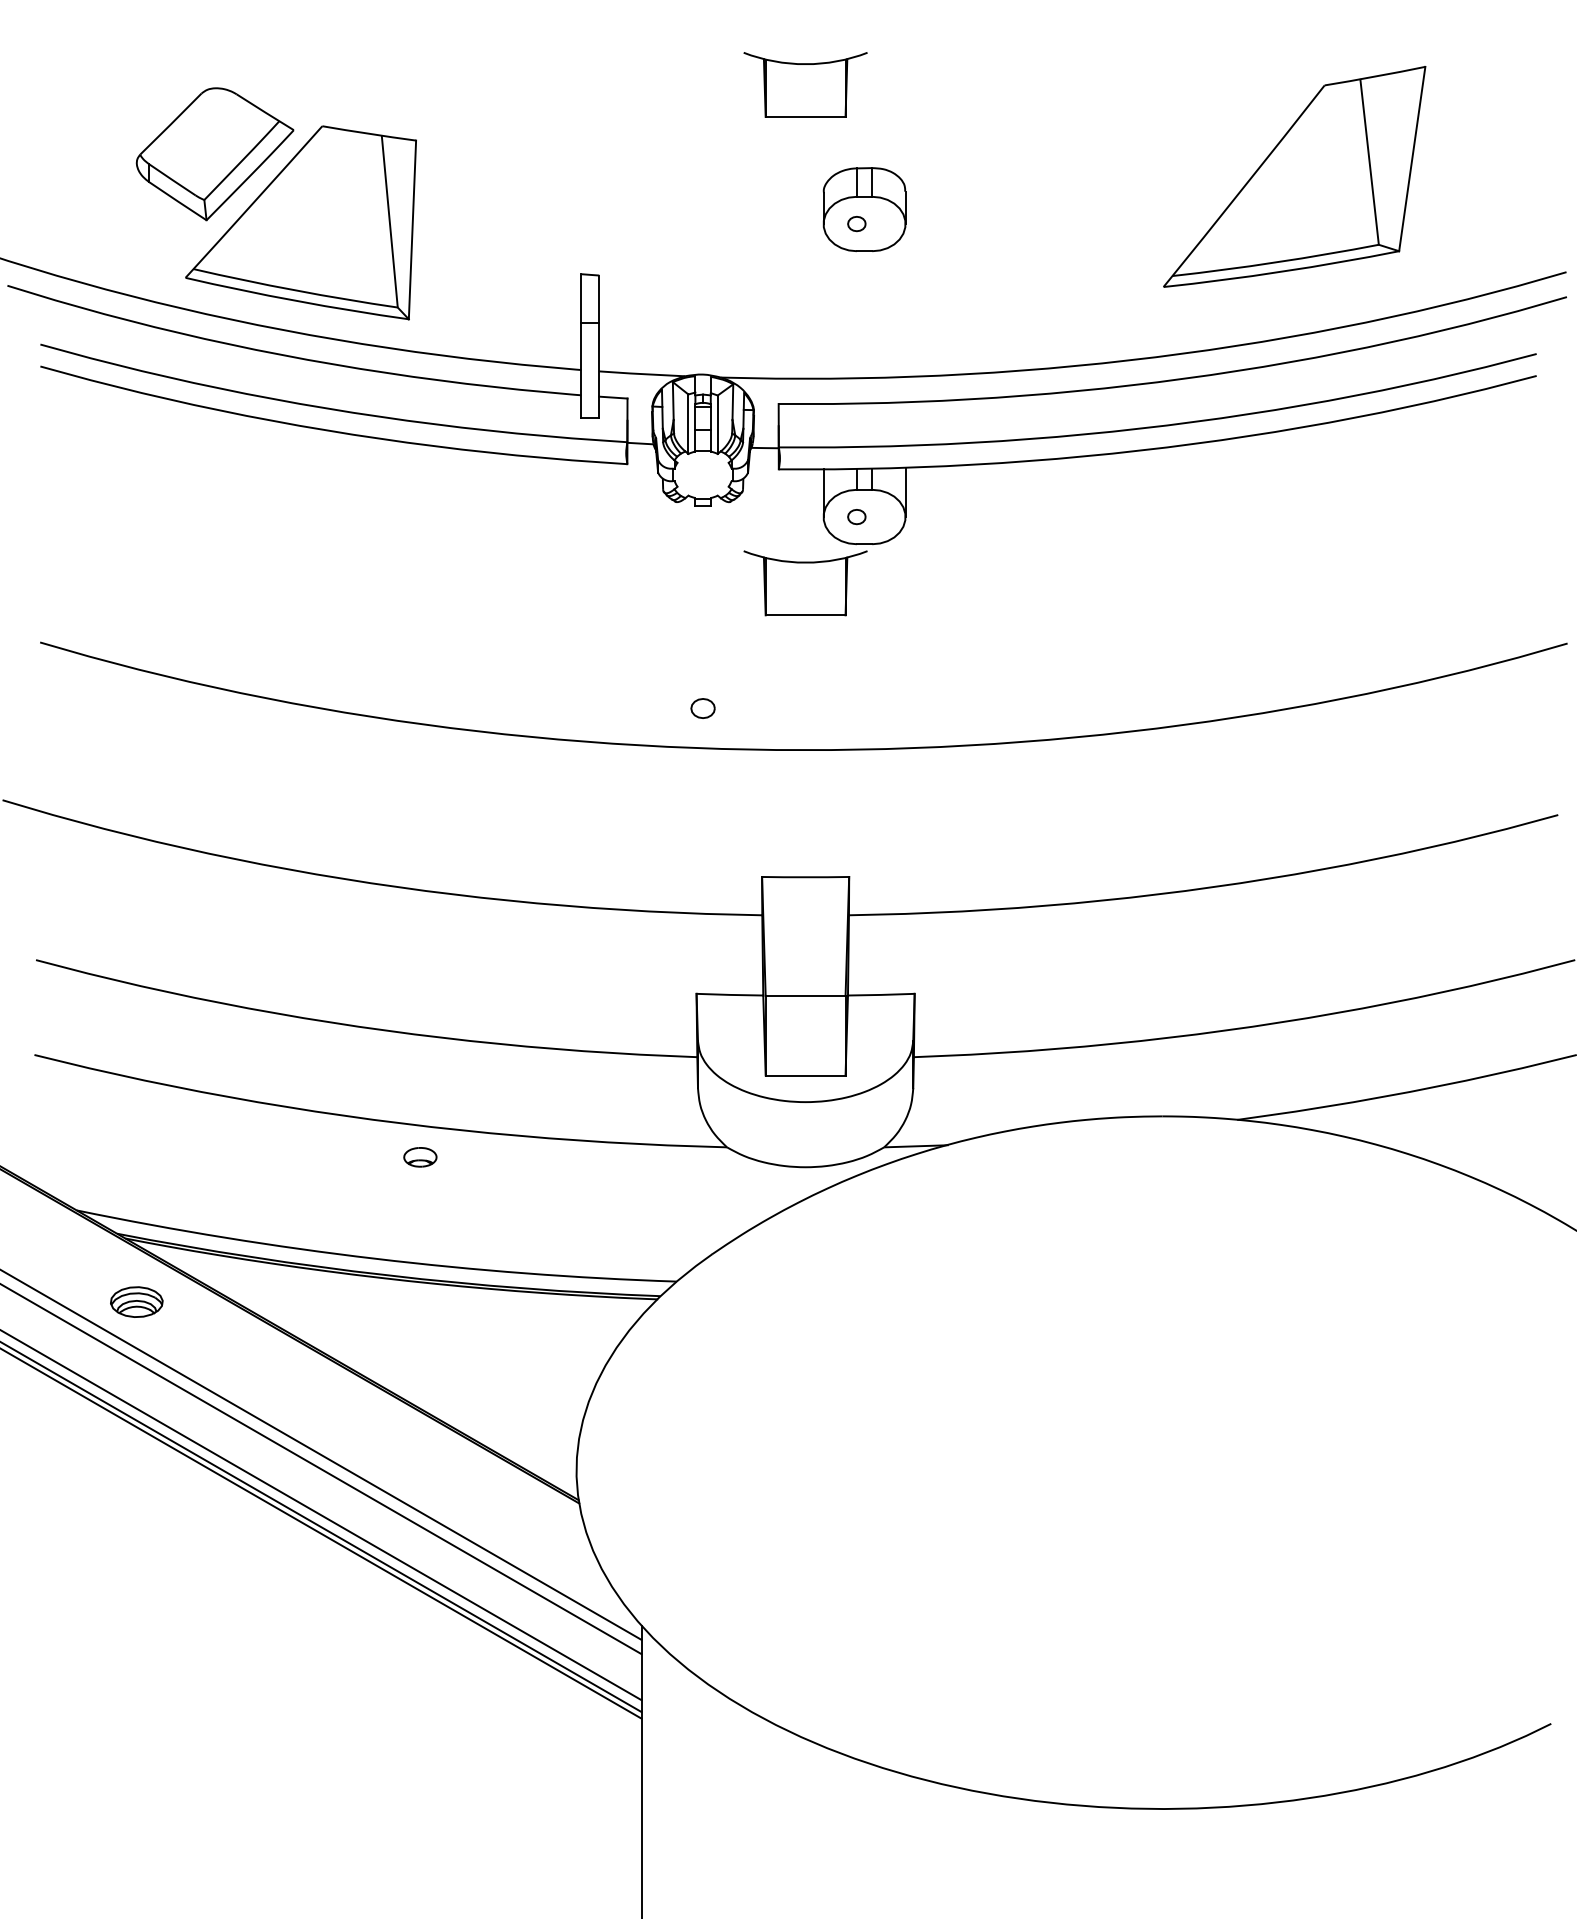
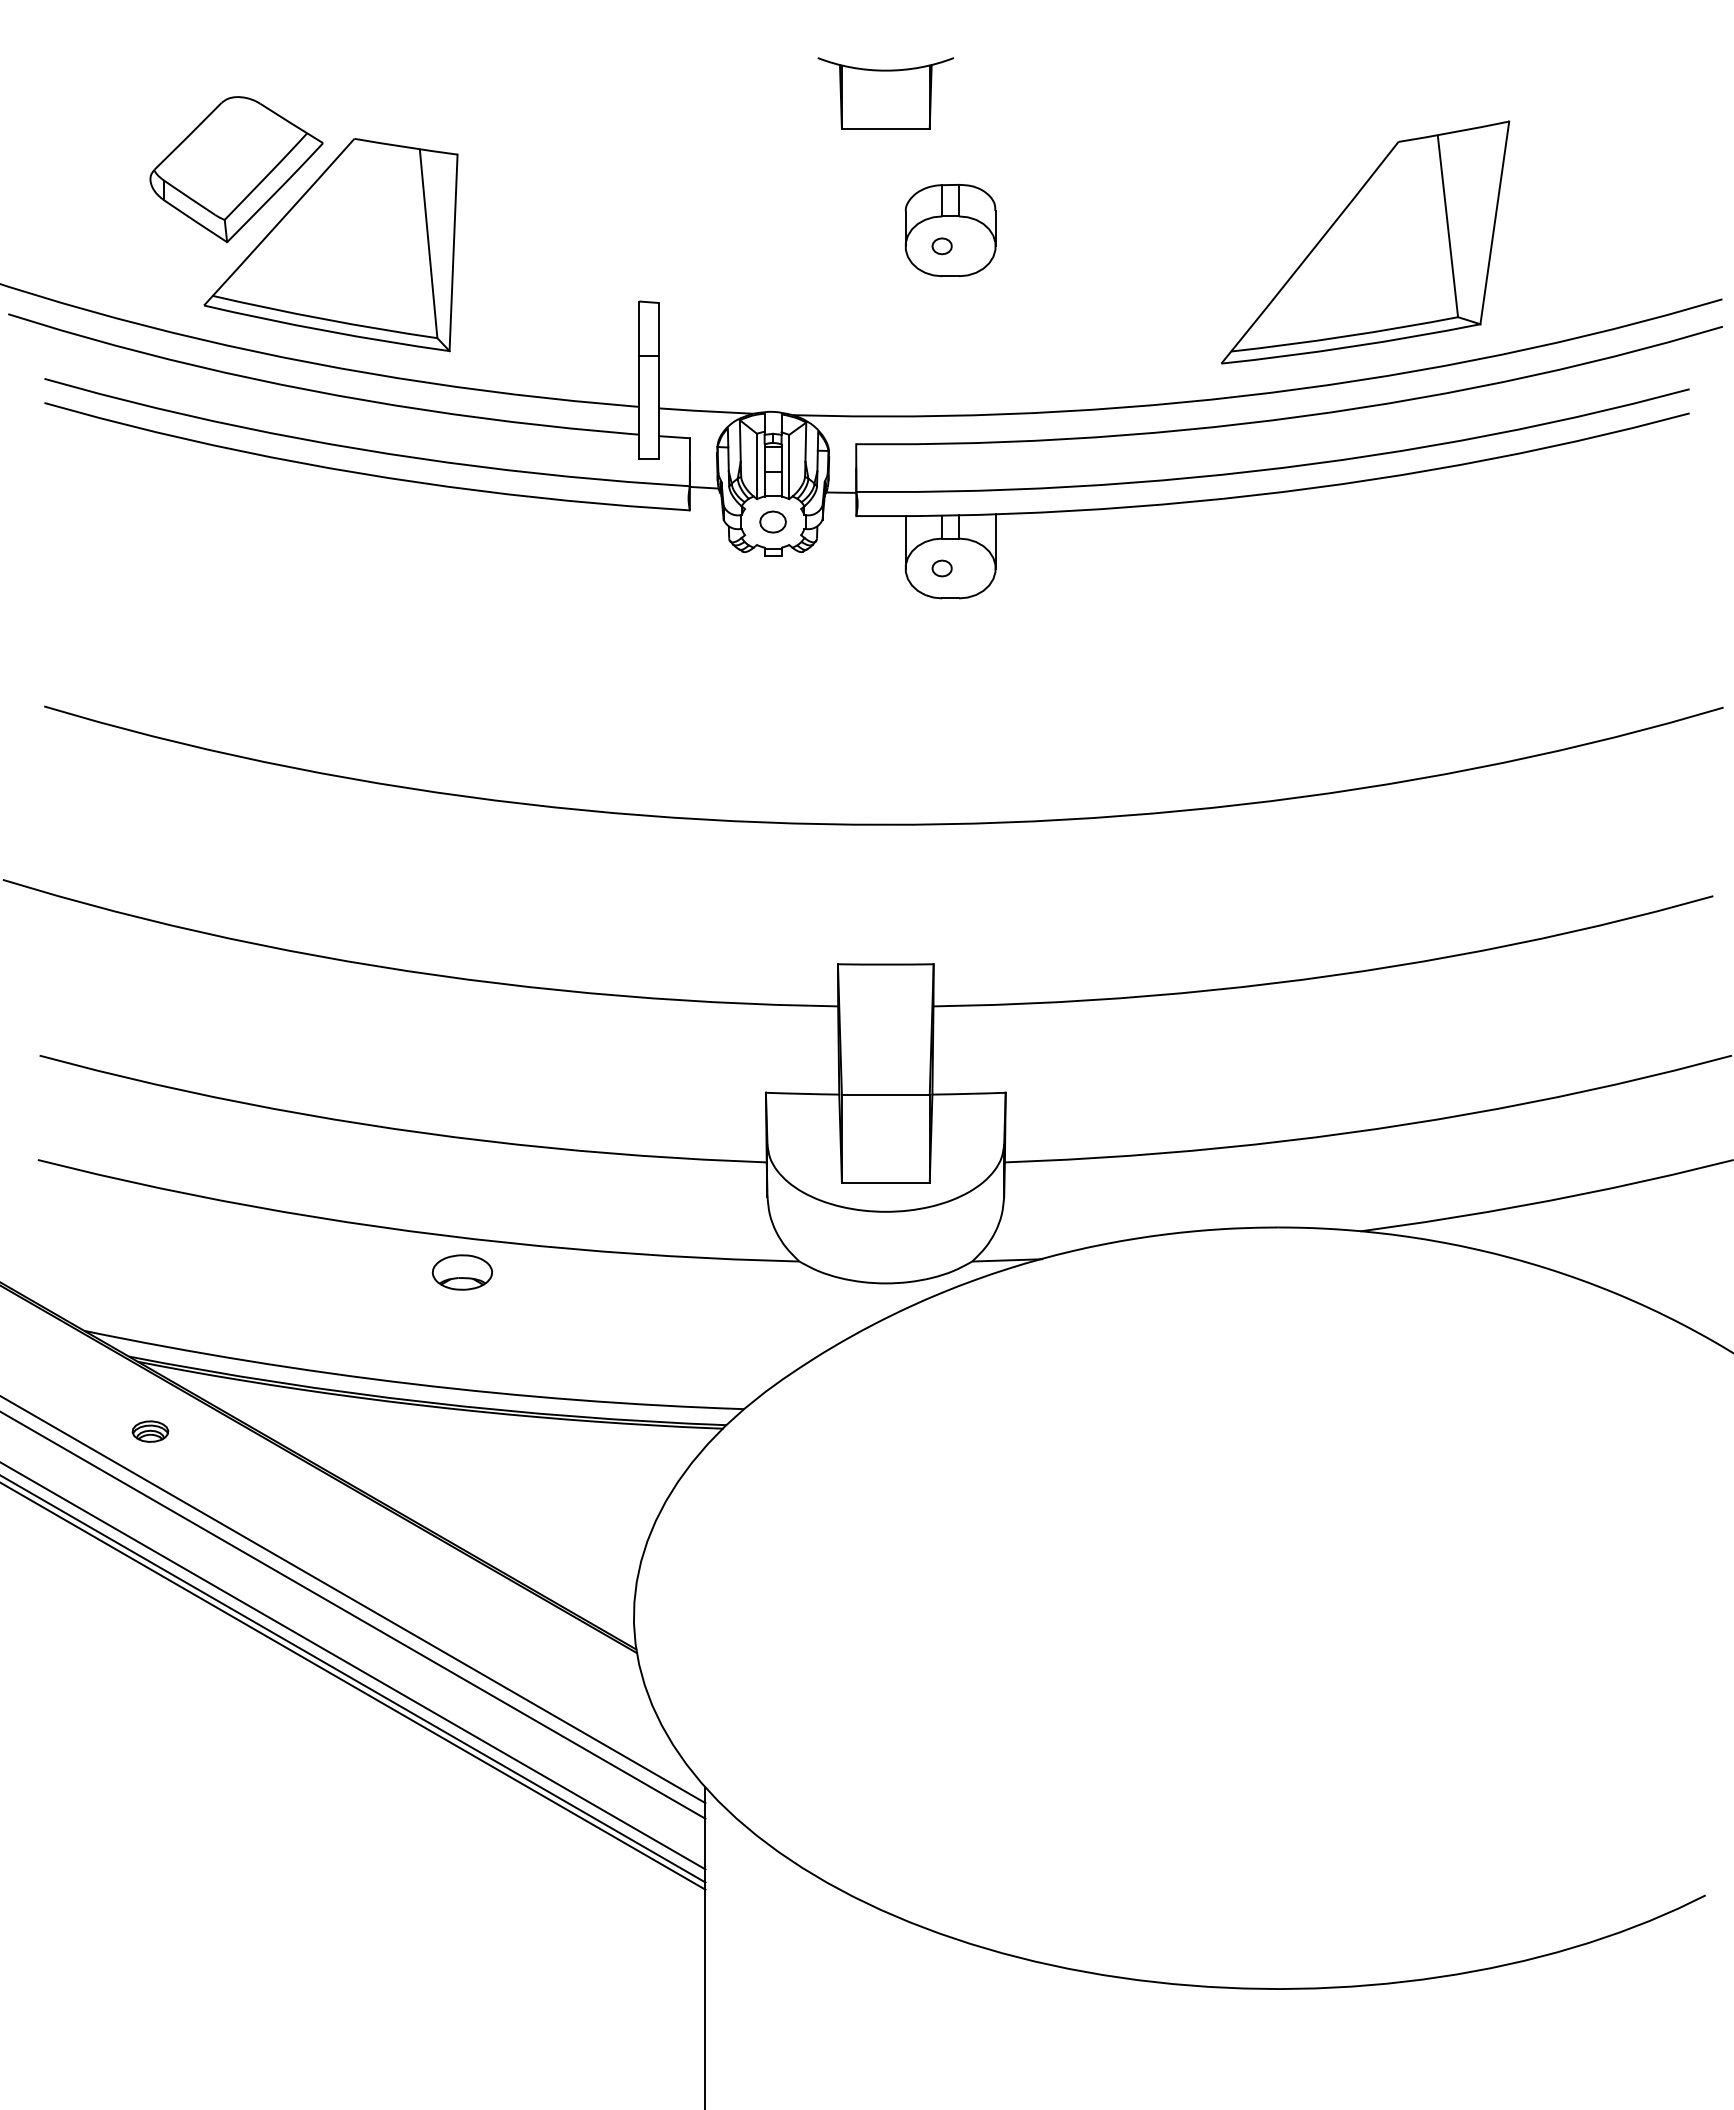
part: (1294, 176) -> (1365, 242), moved
part: (805, 583) -> (885, 641), removed
part: (702, 708) -> (772, 521), moved
part: (419, 1157) -> (461, 1272), size x1.67
part: (136, 1301) -> (150, 1431), size x0.62

